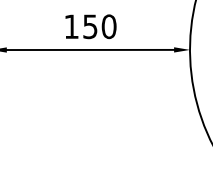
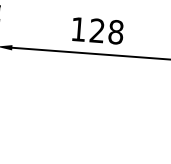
text: (99, 26) -> (106, 31), 150 -> 128

